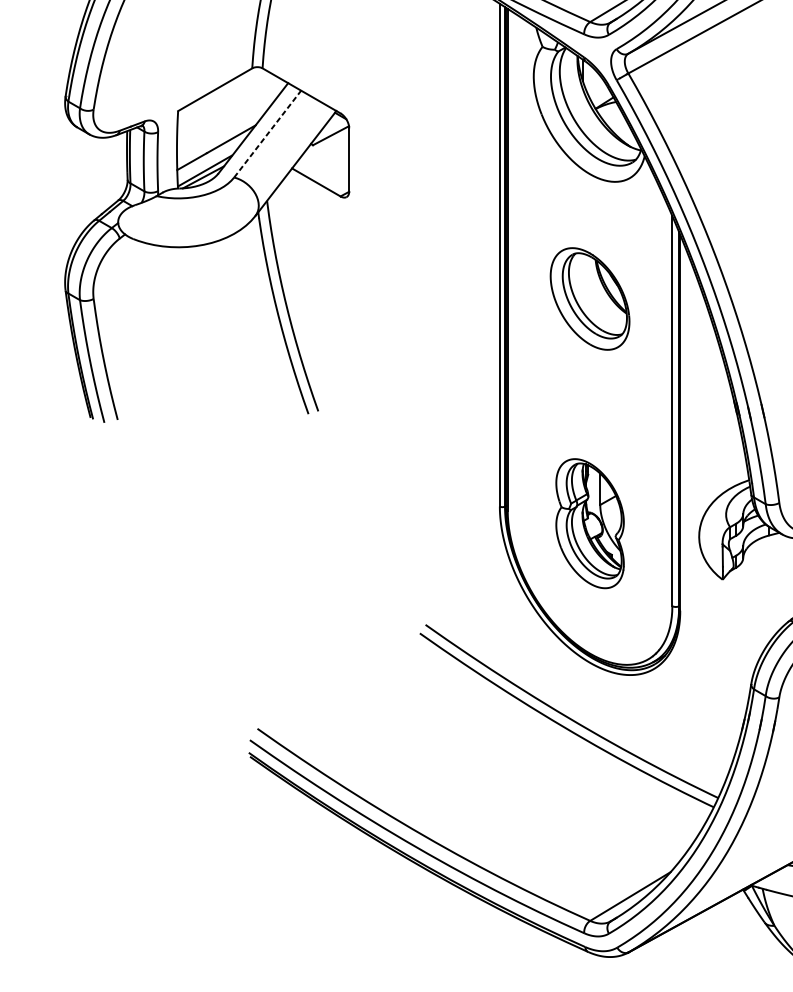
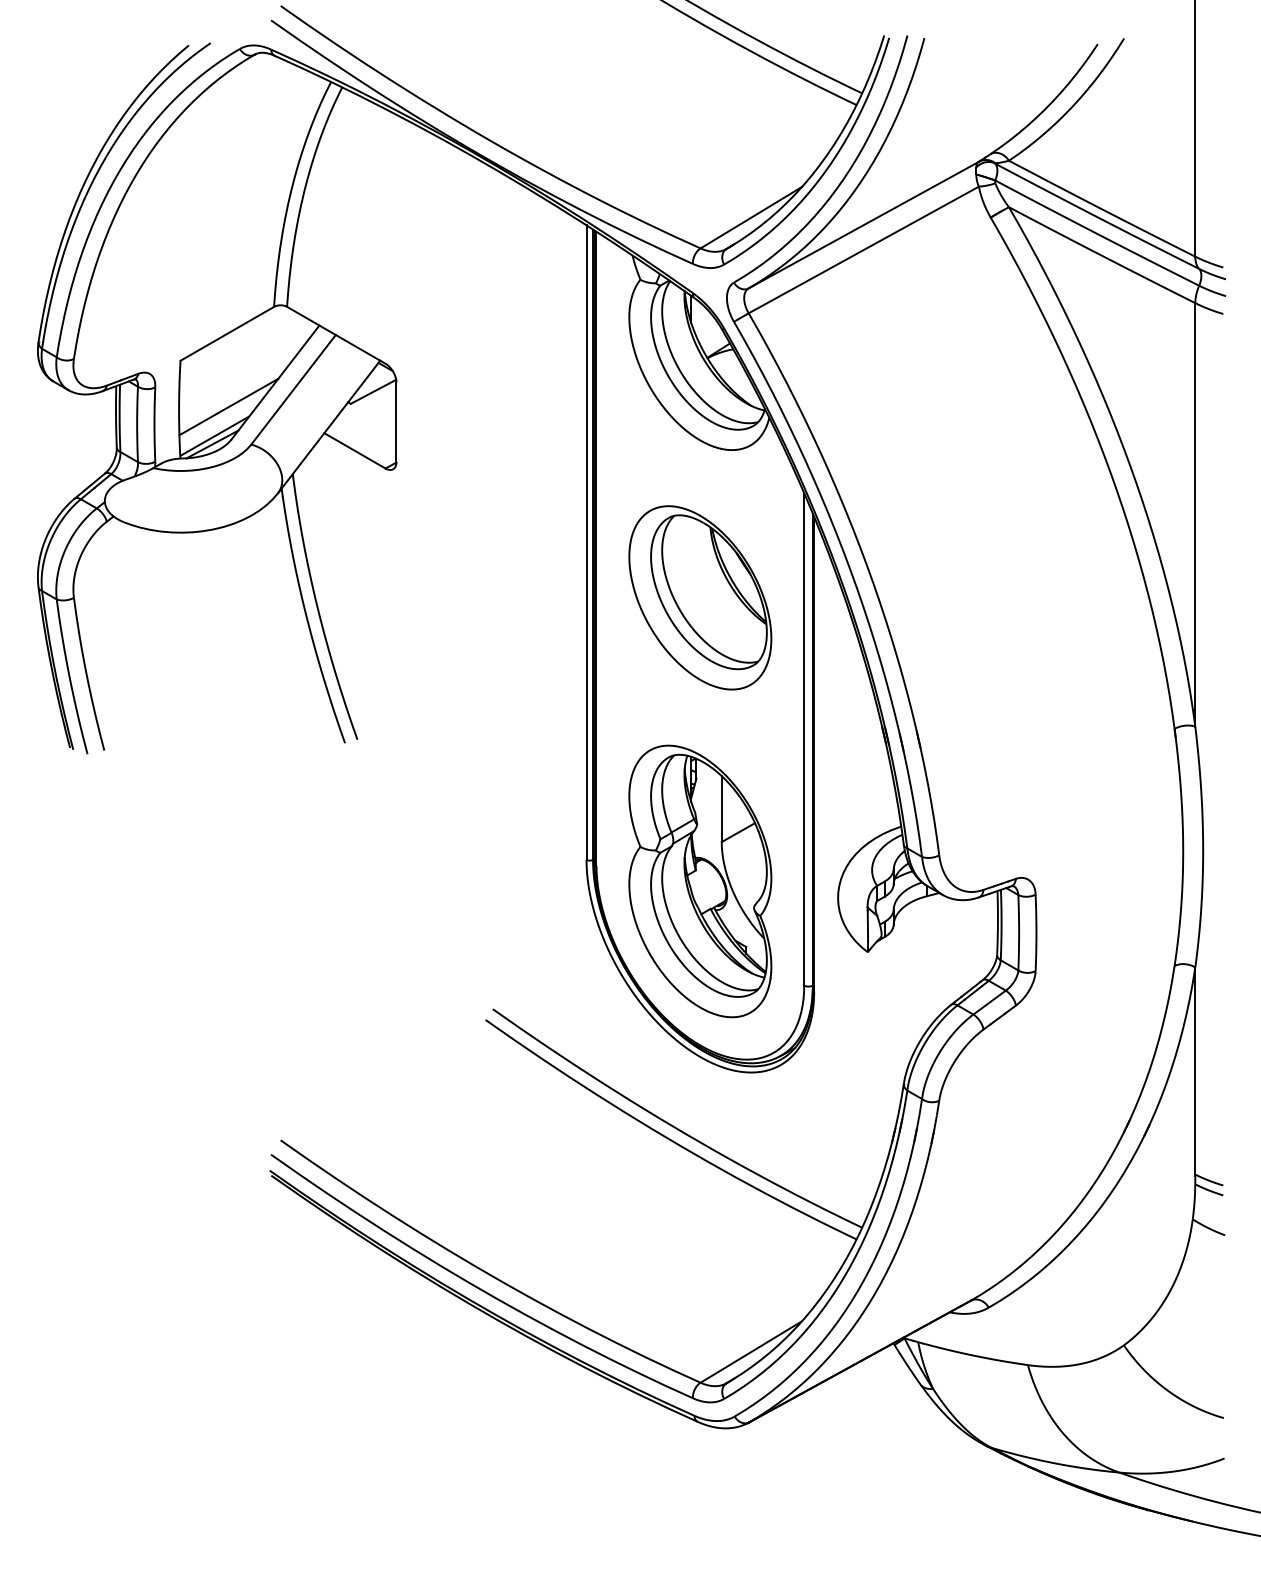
line: (267, 133) -> (293, 389), dashed -> solid
part: (590, 298) -> (700, 597), size x1.43
part: (590, 523) -> (700, 881), size x1.67

